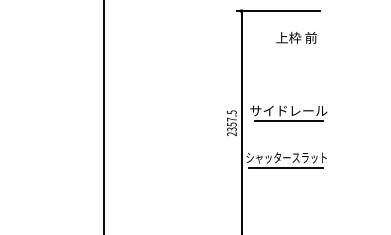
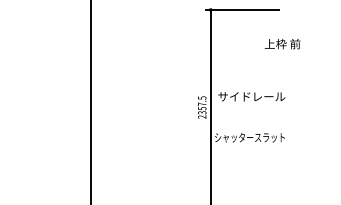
text: (296, 38) -> (282, 44), moved
line: (288, 120) -> (251, 105), removed
line: (286, 167) -> (249, 146), removed

